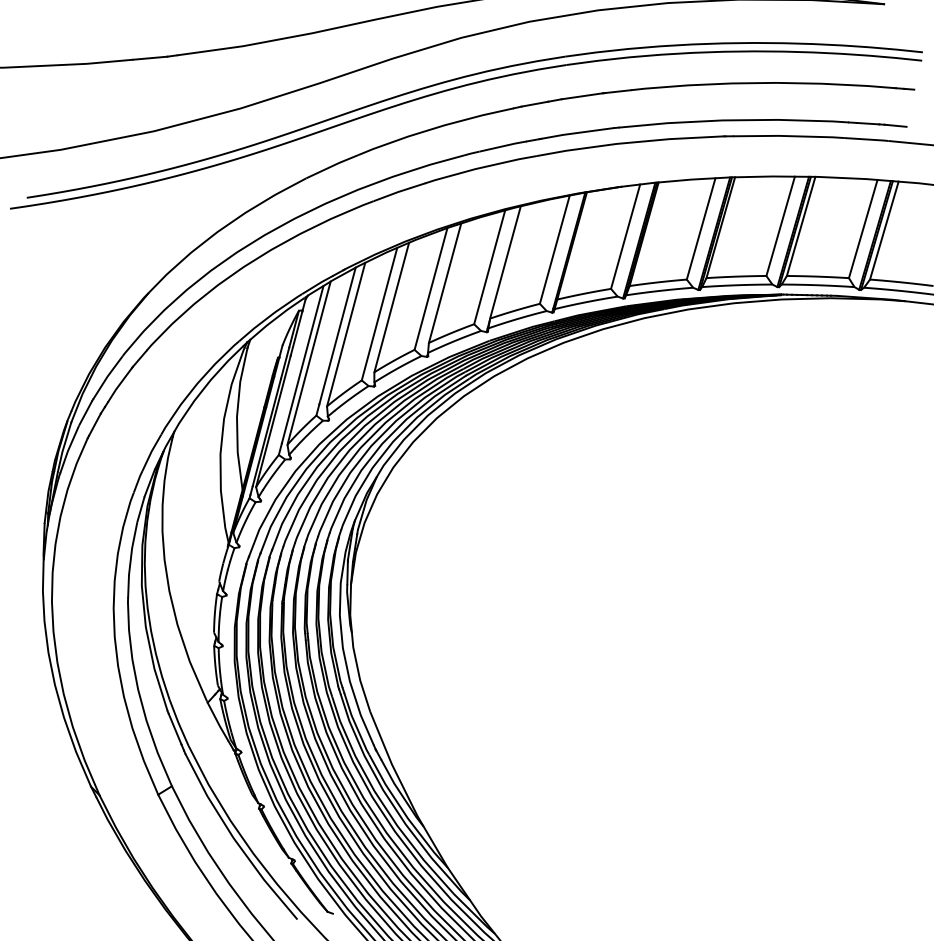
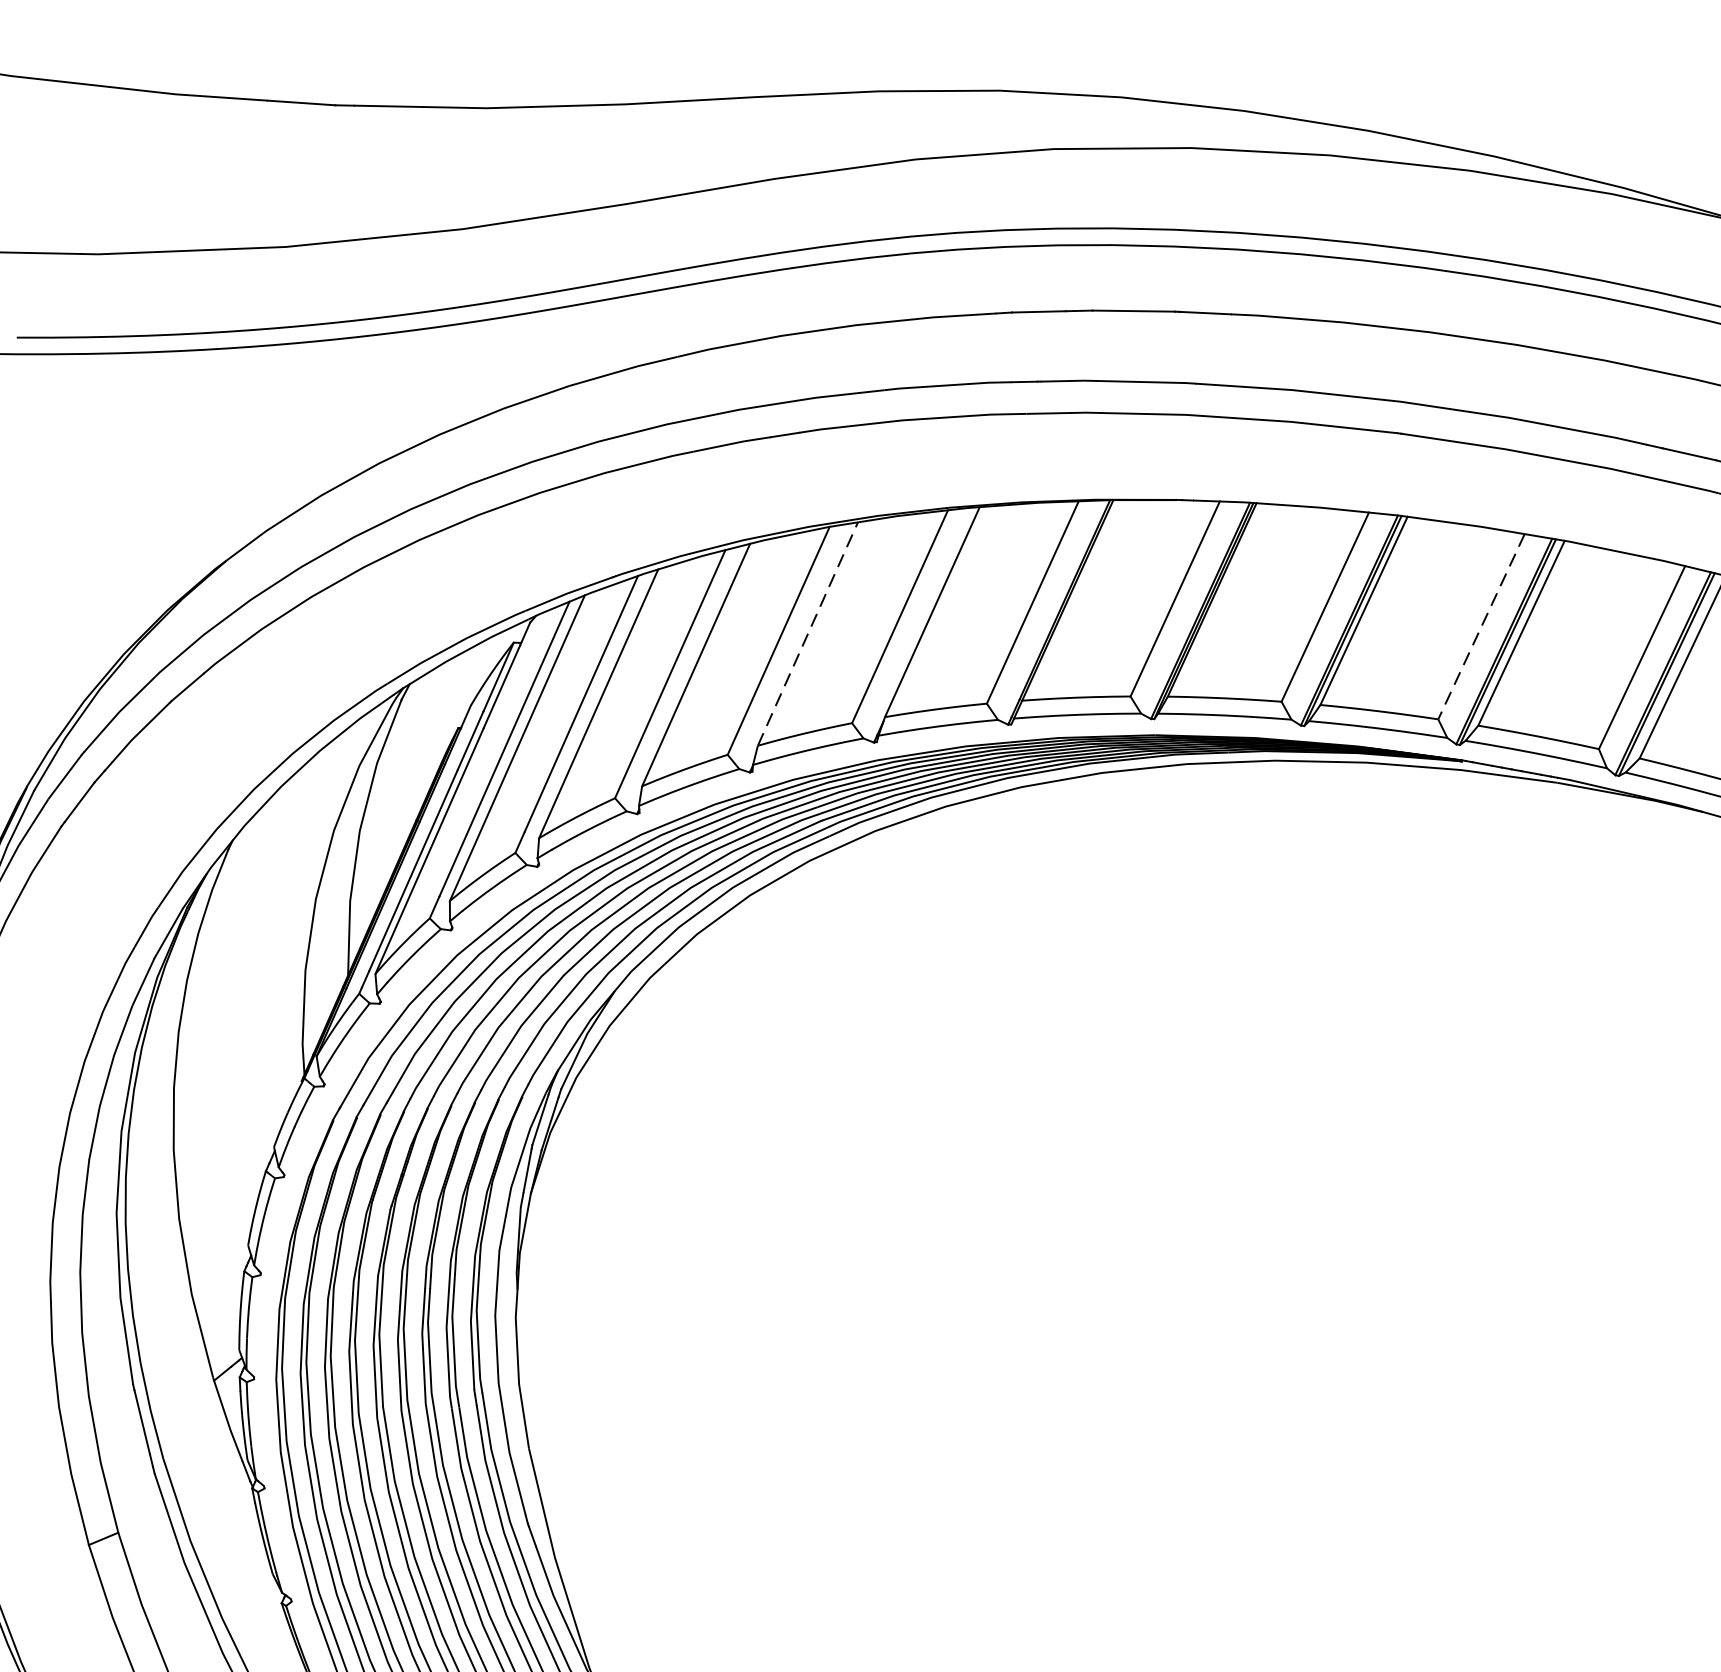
line: (780, 226) -> (1481, 626), solid -> dashed
line: (445, 283) -> (808, 634), solid -> dashed

